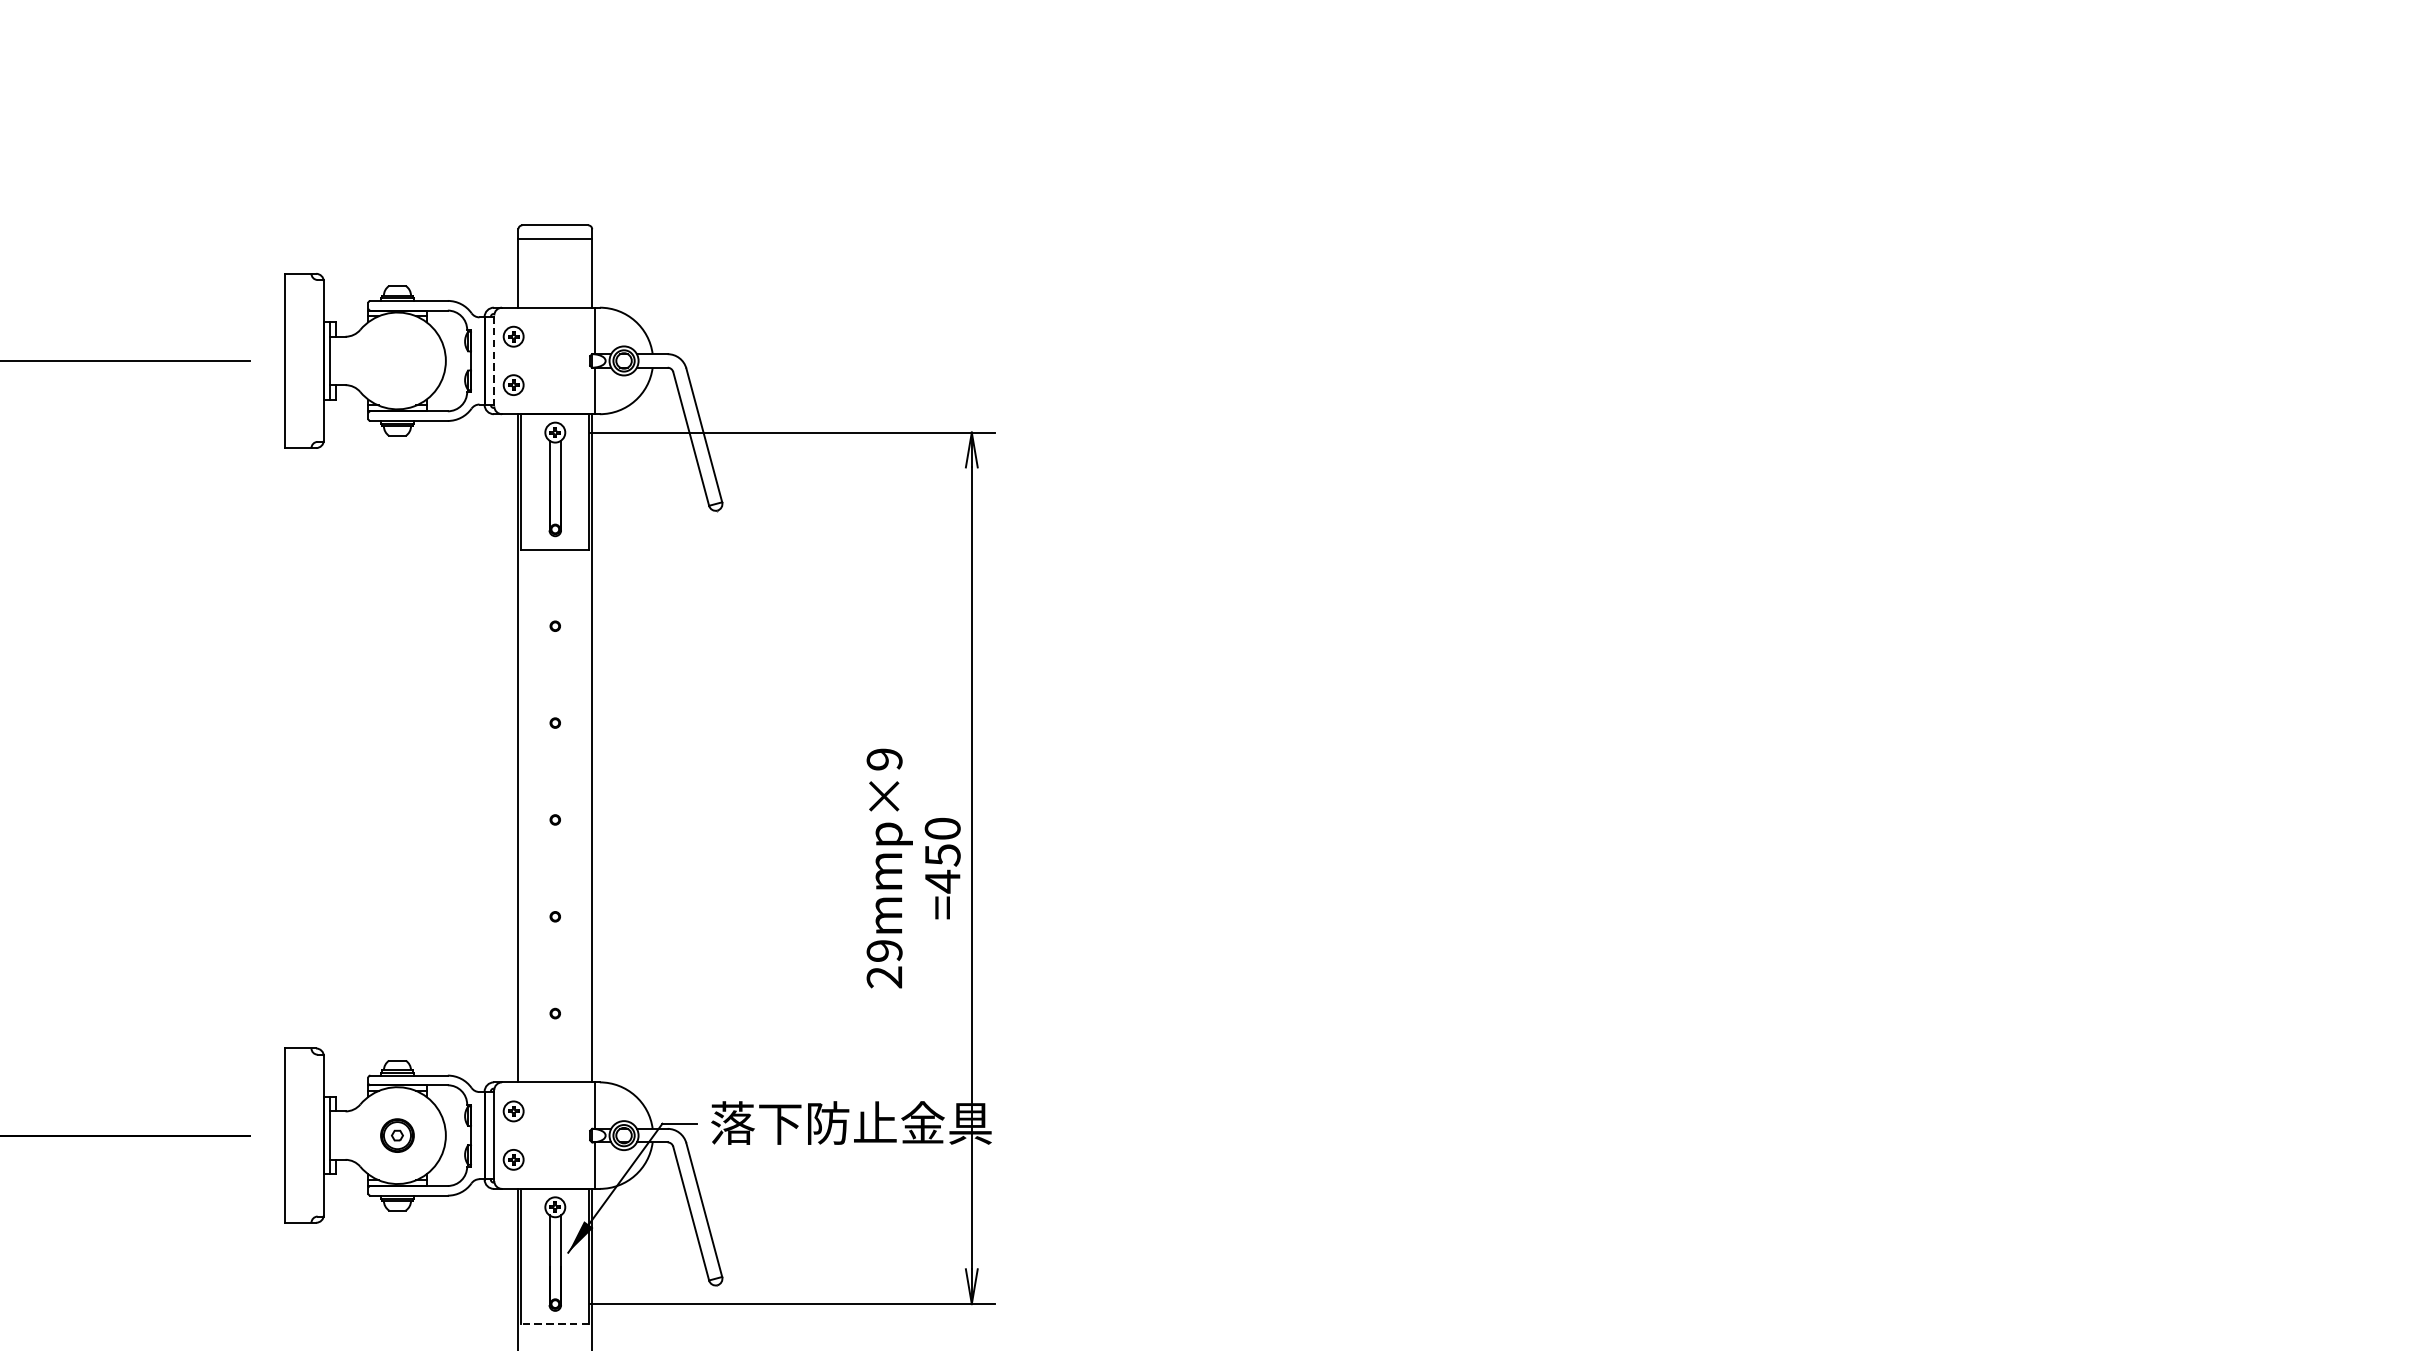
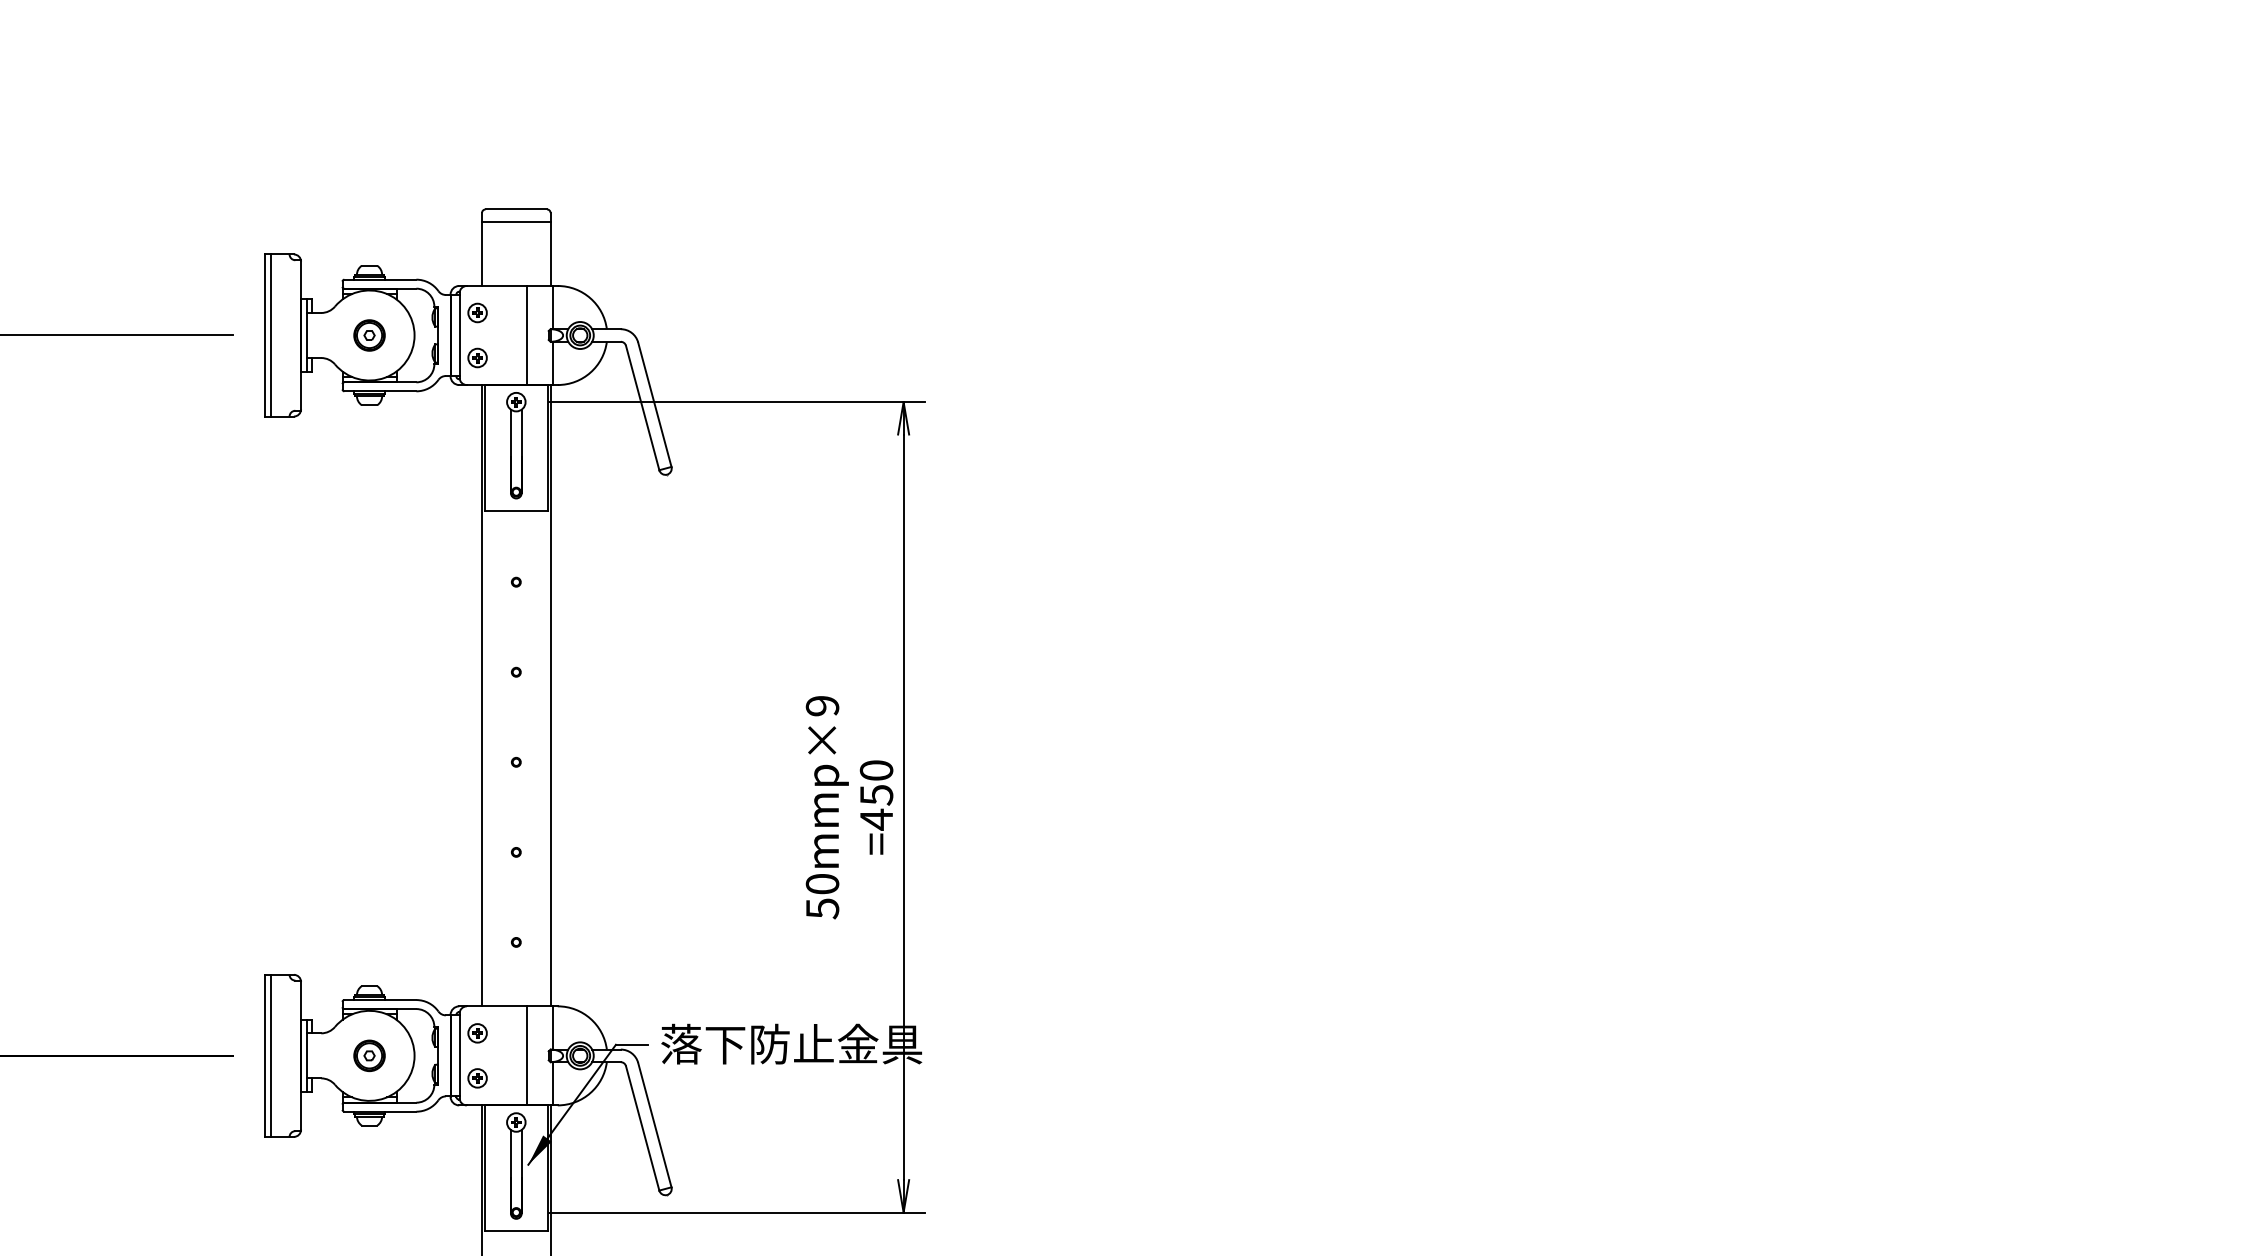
line: (290, 360) -> (270, 335), added
part: (397, 360) -> (369, 335), added
line: (494, 360) -> (459, 335), dashed -> solid
line: (566, 360) -> (526, 335), added
text: (884, 964) -> (822, 896), 29mmp×9 -> 50mmp×9
line: (290, 1135) -> (270, 1055), added
line: (566, 1135) -> (526, 1055), added
line: (555, 1324) -> (516, 1231), dashed -> solid

